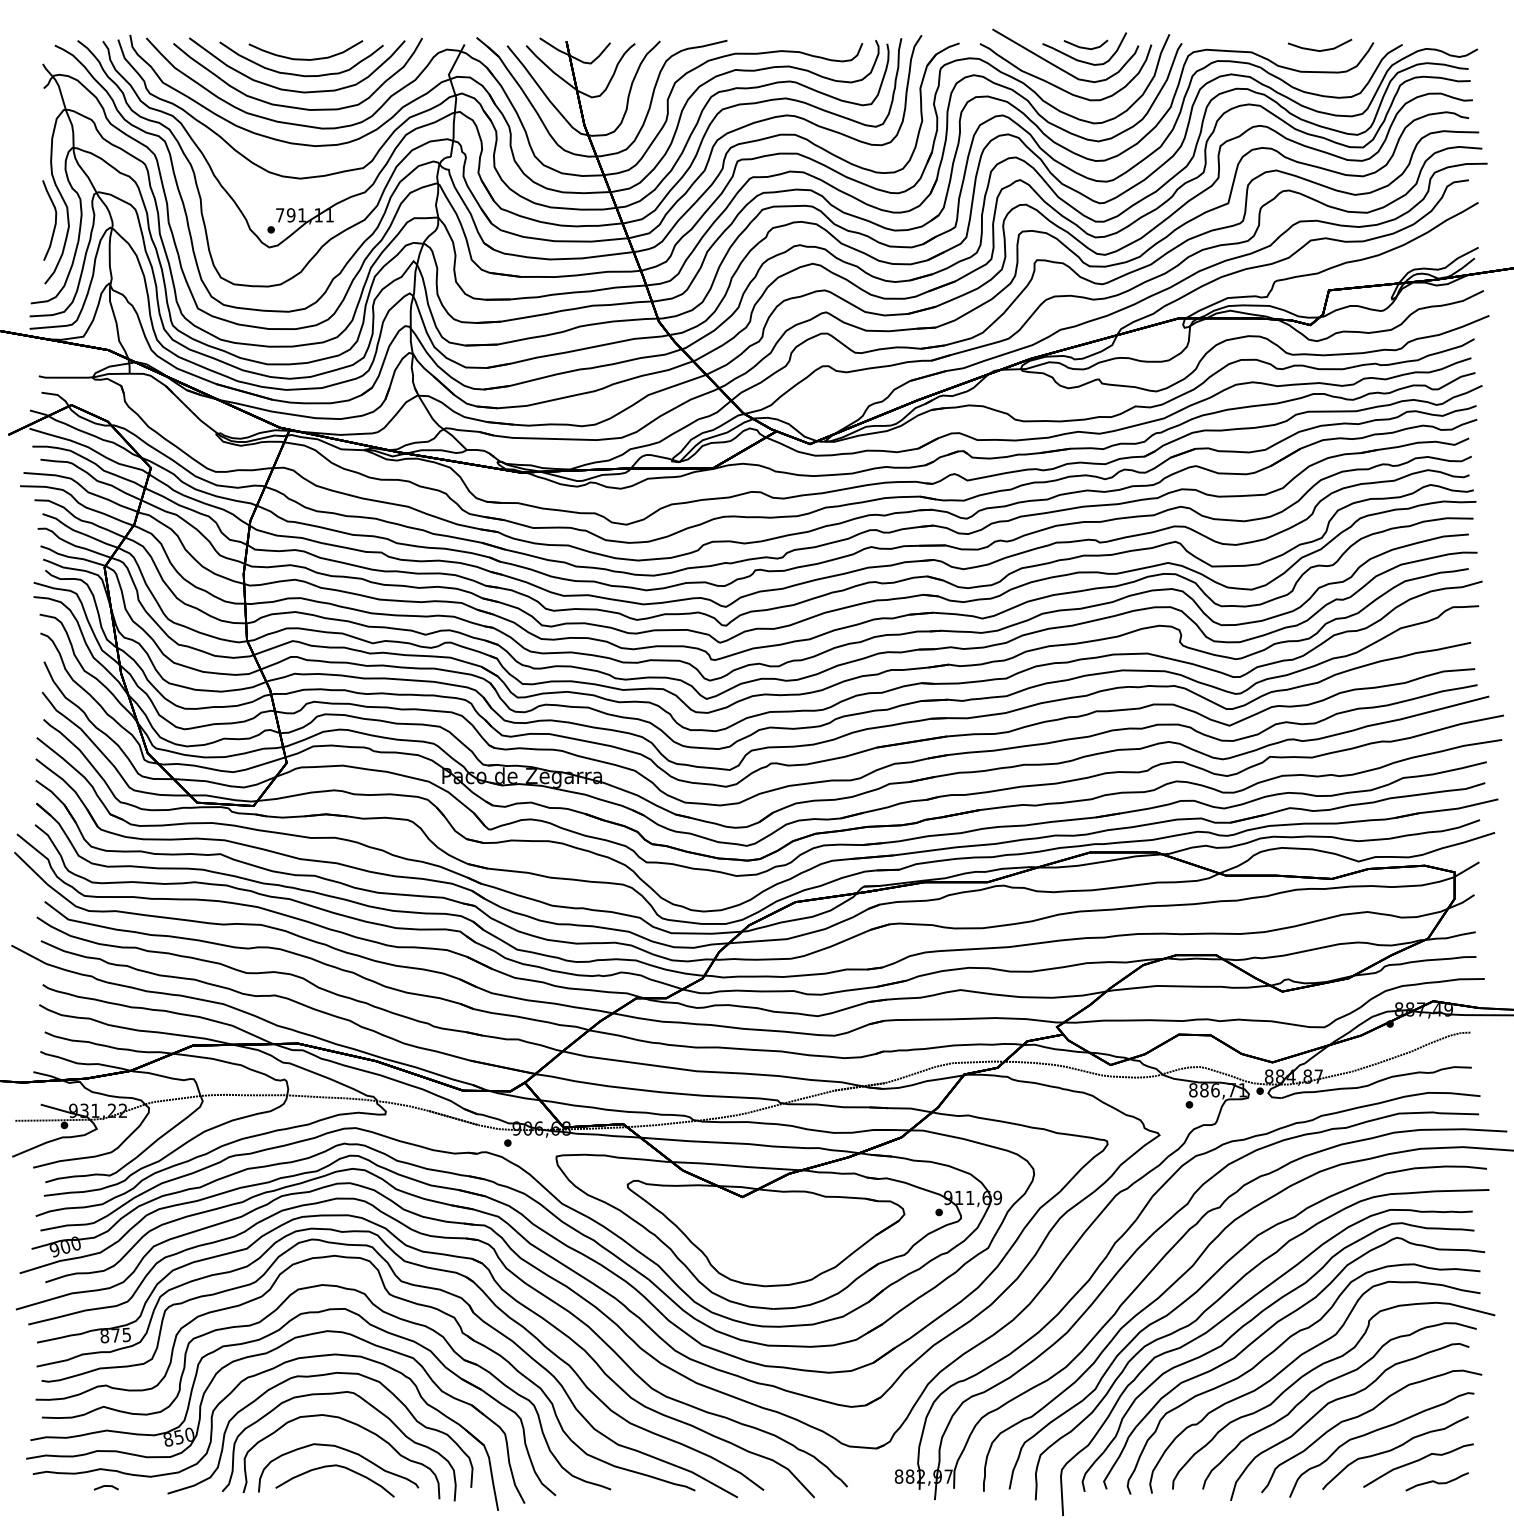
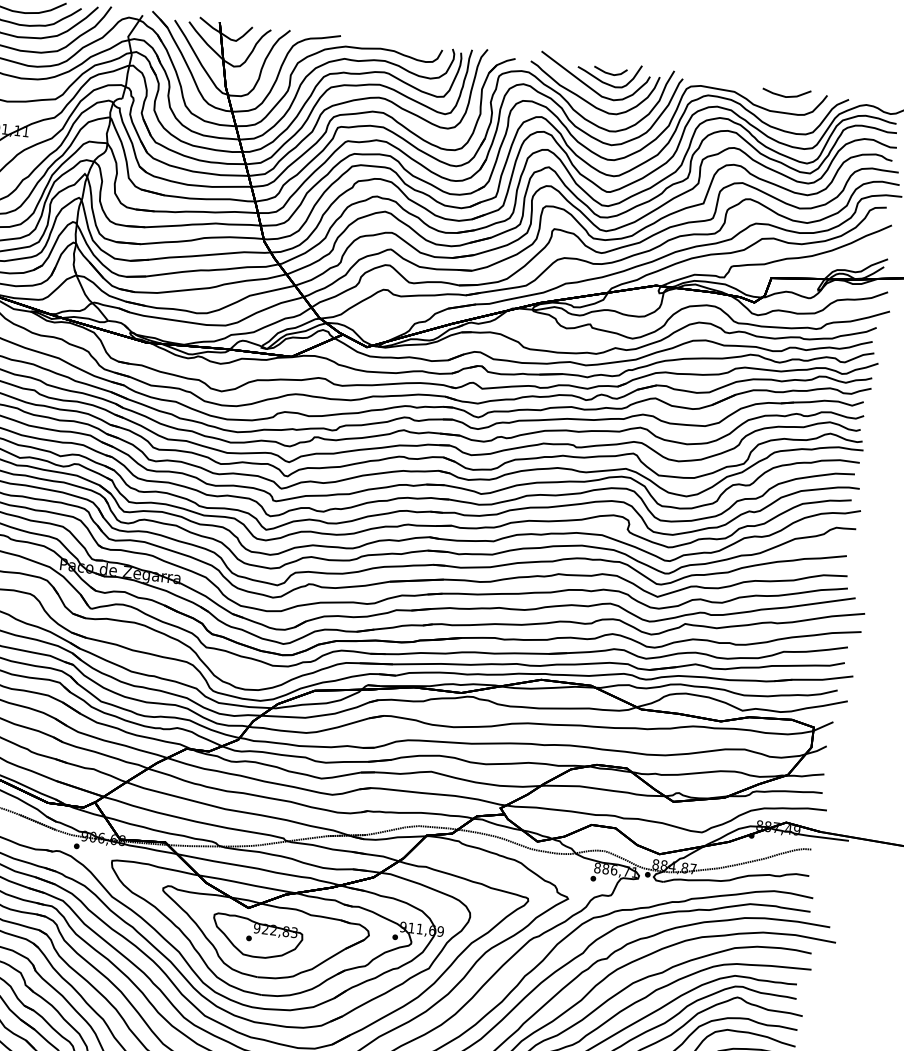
part: (758, 1233) -> (257, 936), added

